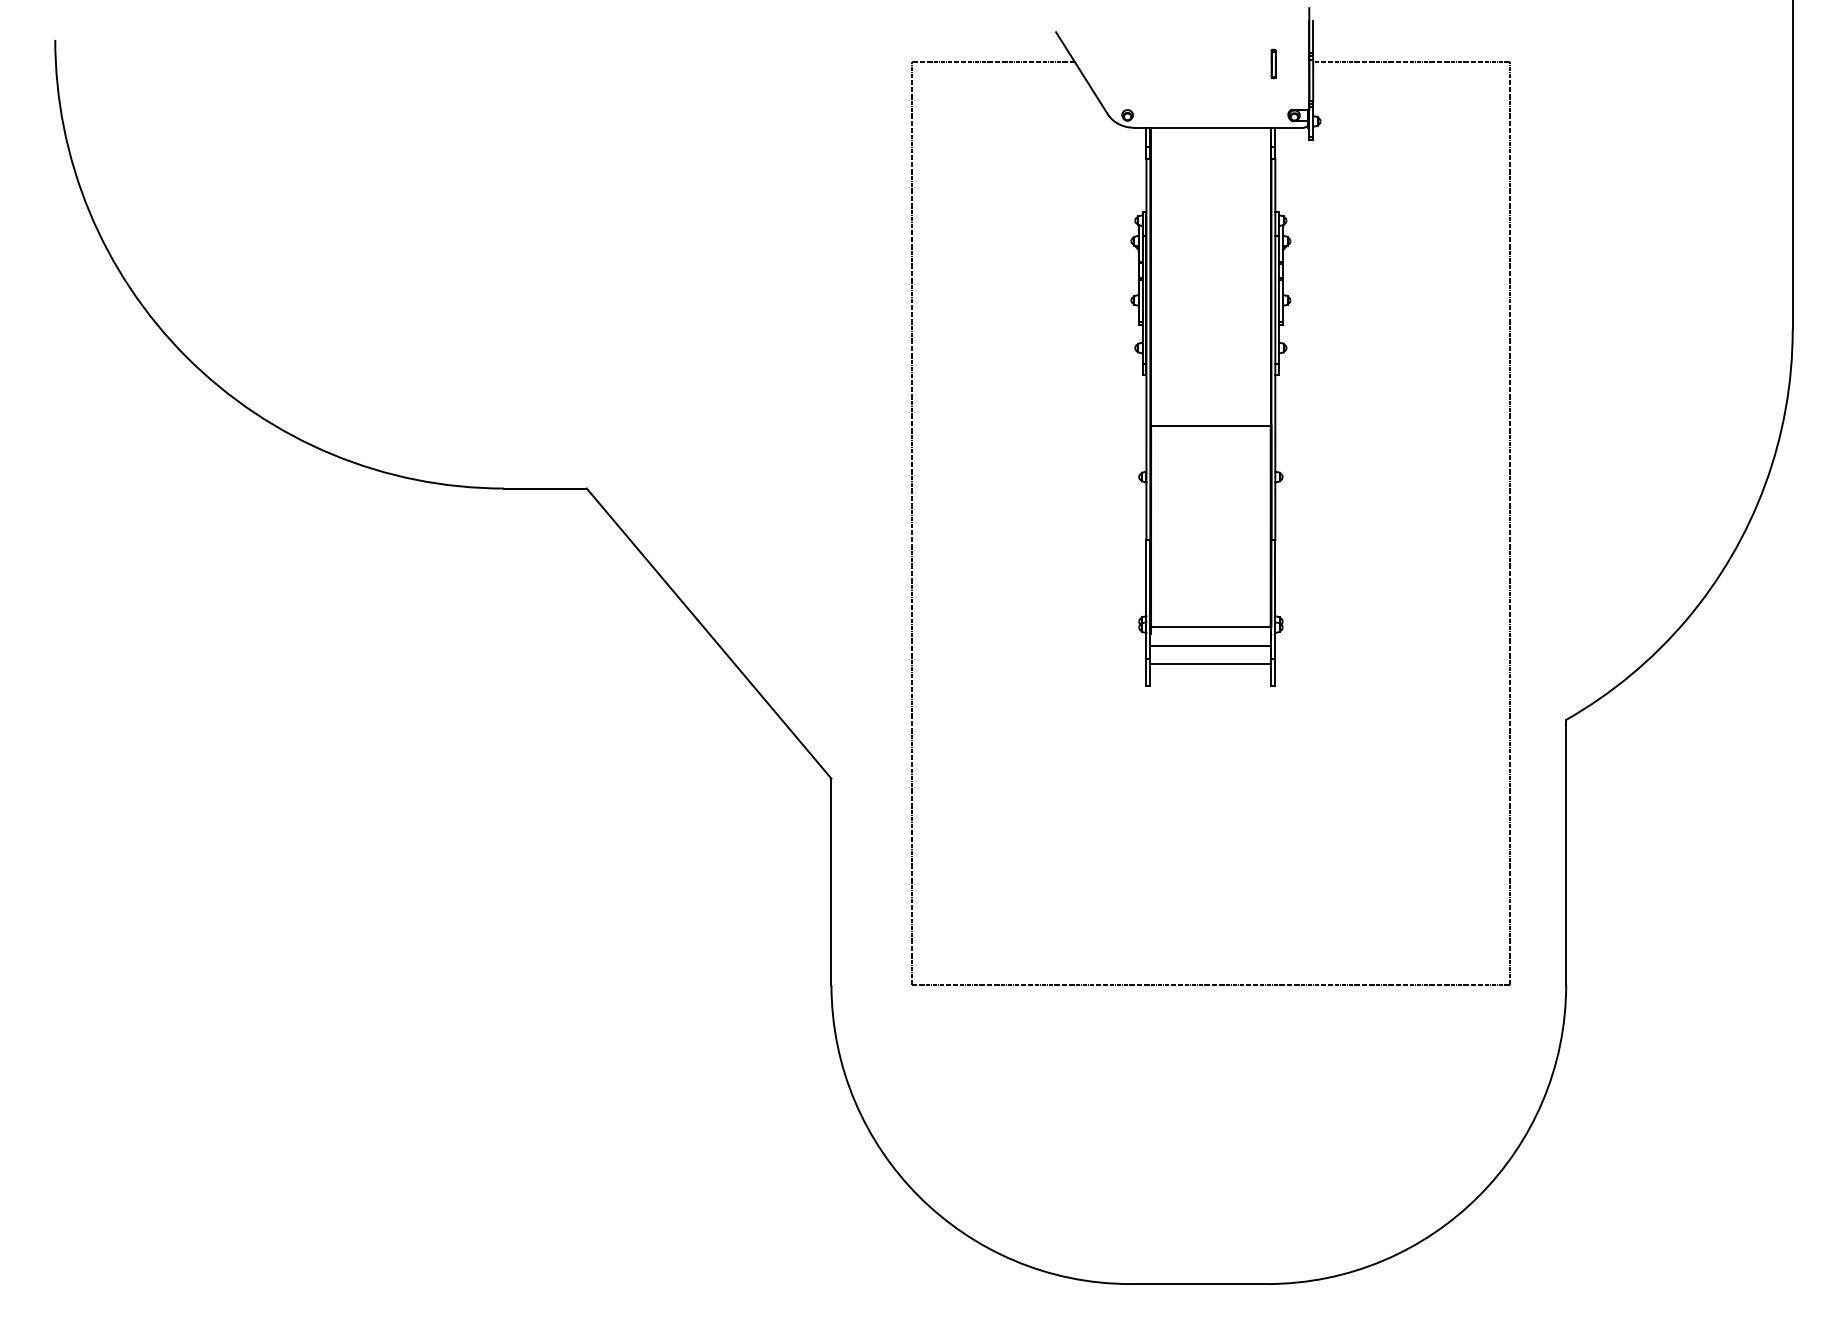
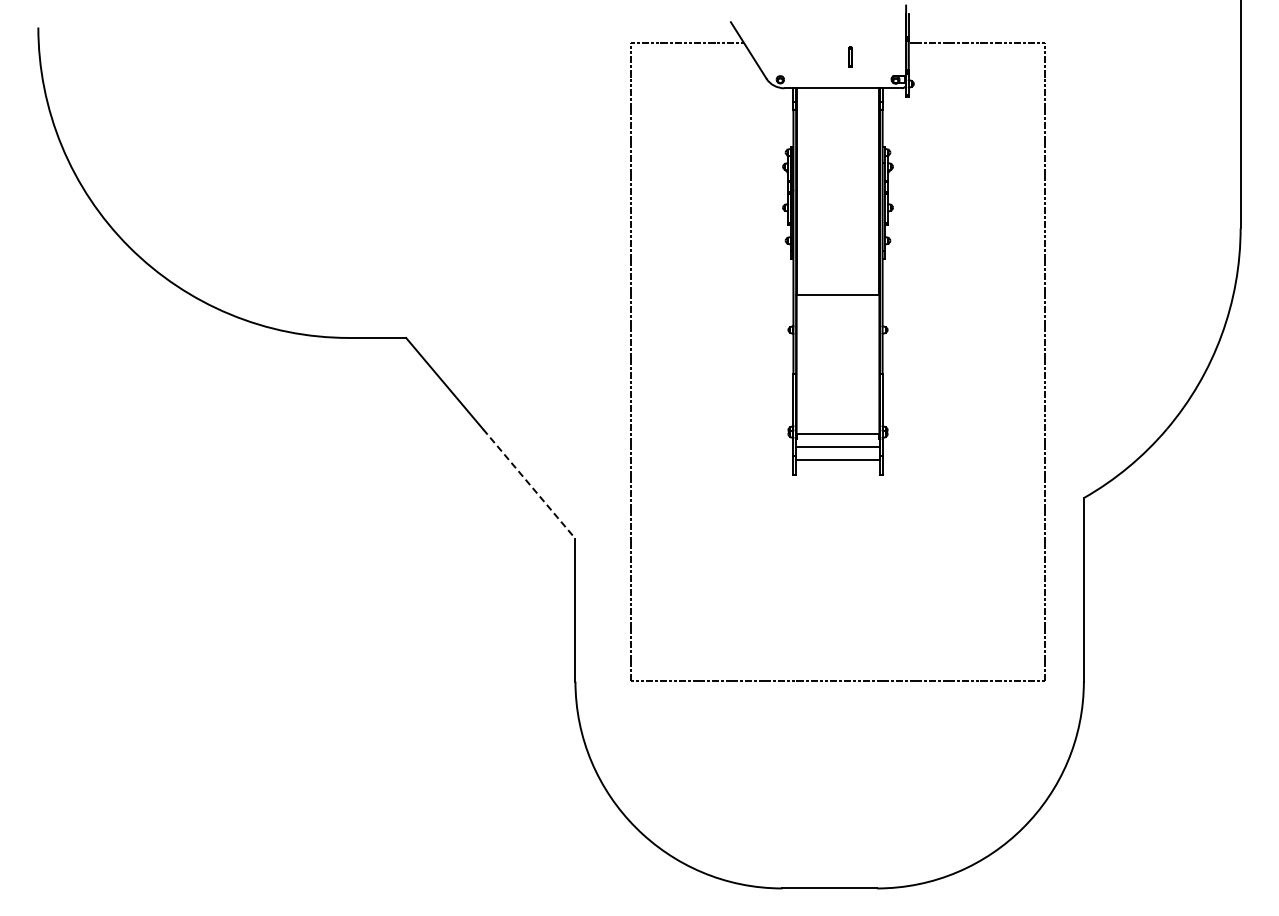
line: (1272, 63) -> (849, 56), moved
line: (765, 700) -> (529, 484), solid -> dashed

